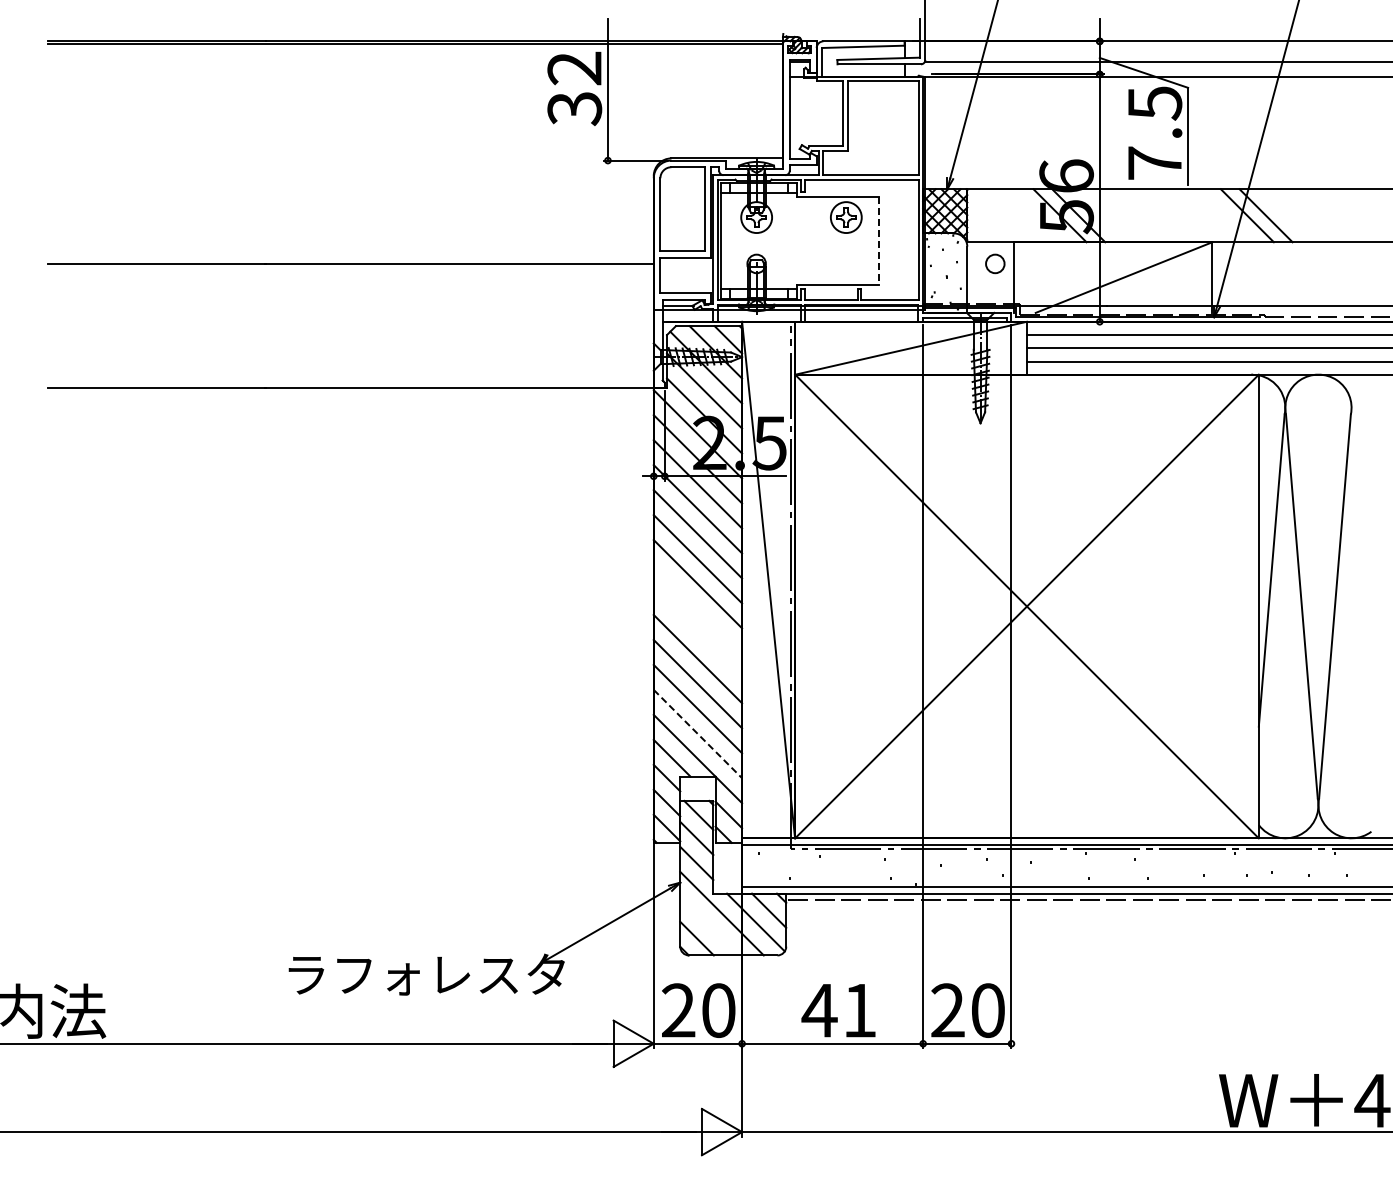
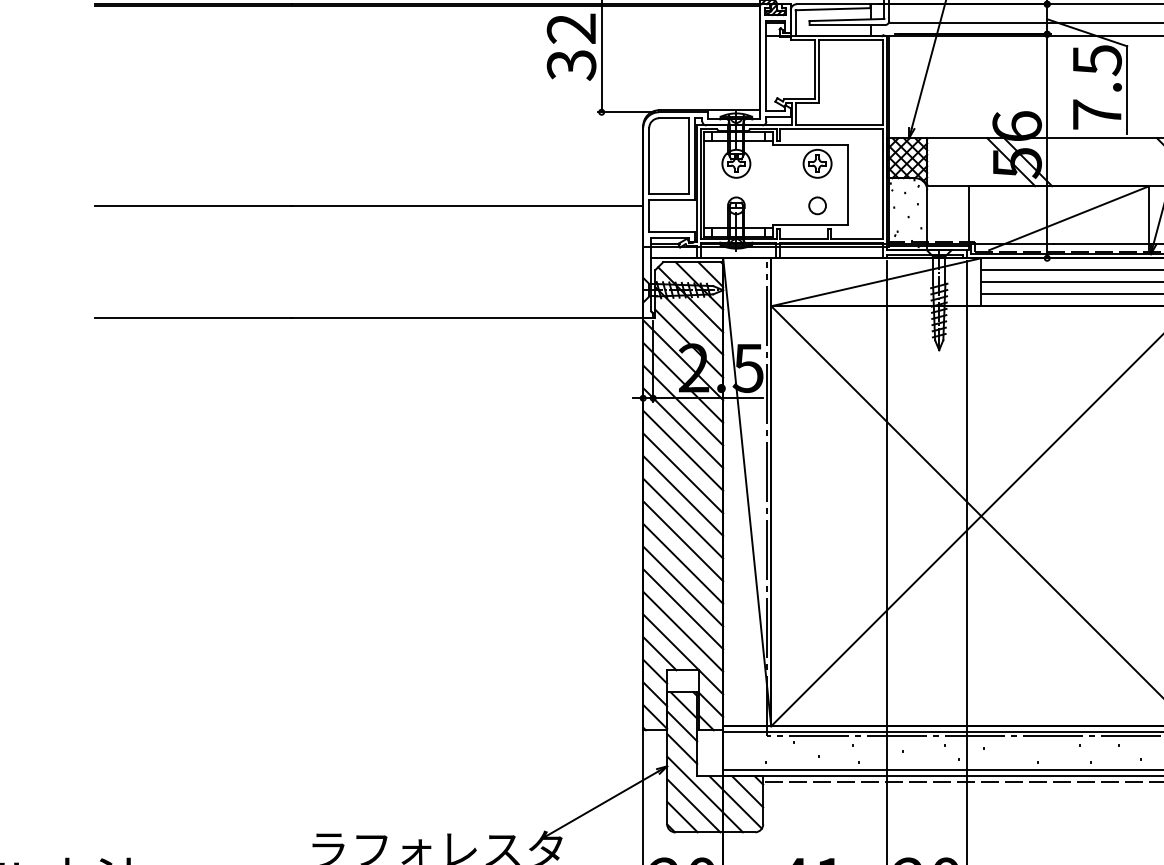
line: (879, 241) -> (847, 185), dashed -> solid
circle: (995, 263) -> (817, 205), moved
line: (697, 609) -> (682, 518), added
line: (697, 634) -> (682, 541), added
line: (698, 734) -> (683, 632), dashed -> solid
line: (709, 925) -> (693, 805), added

